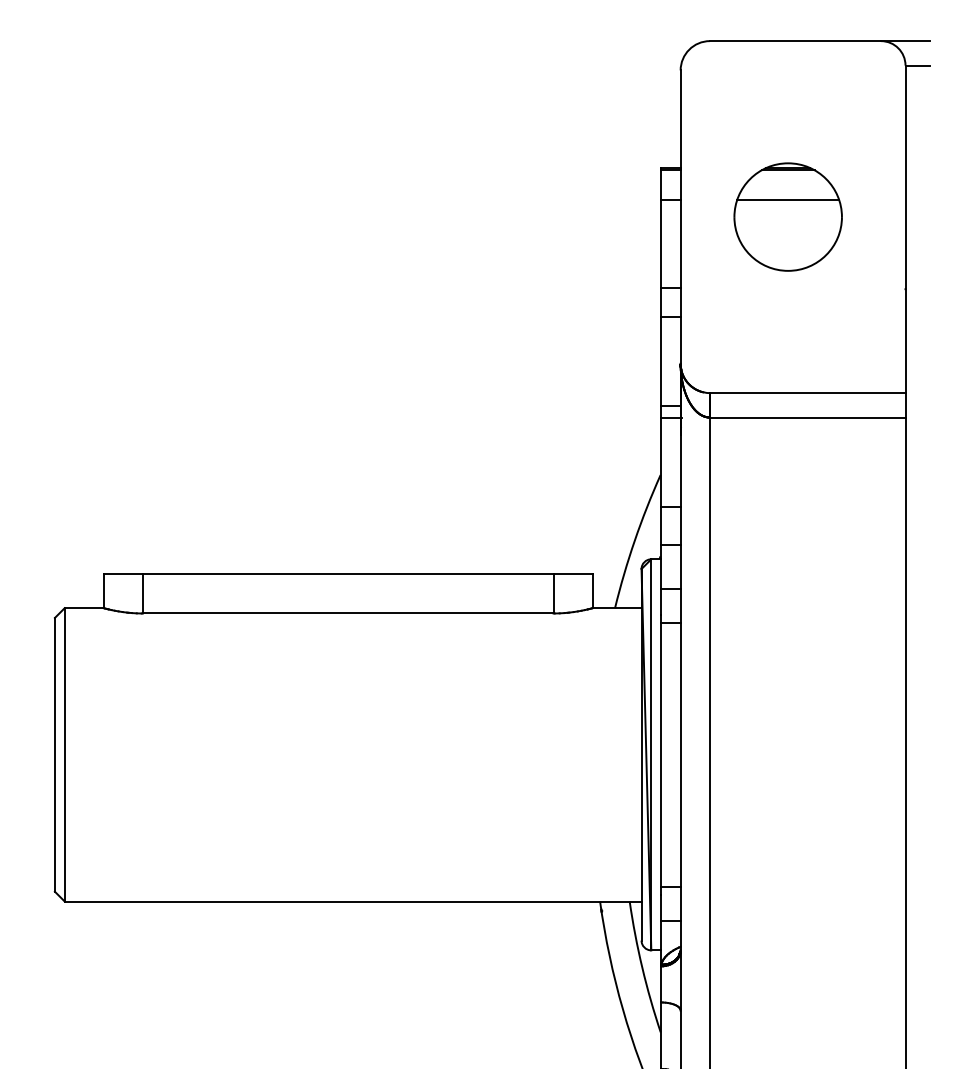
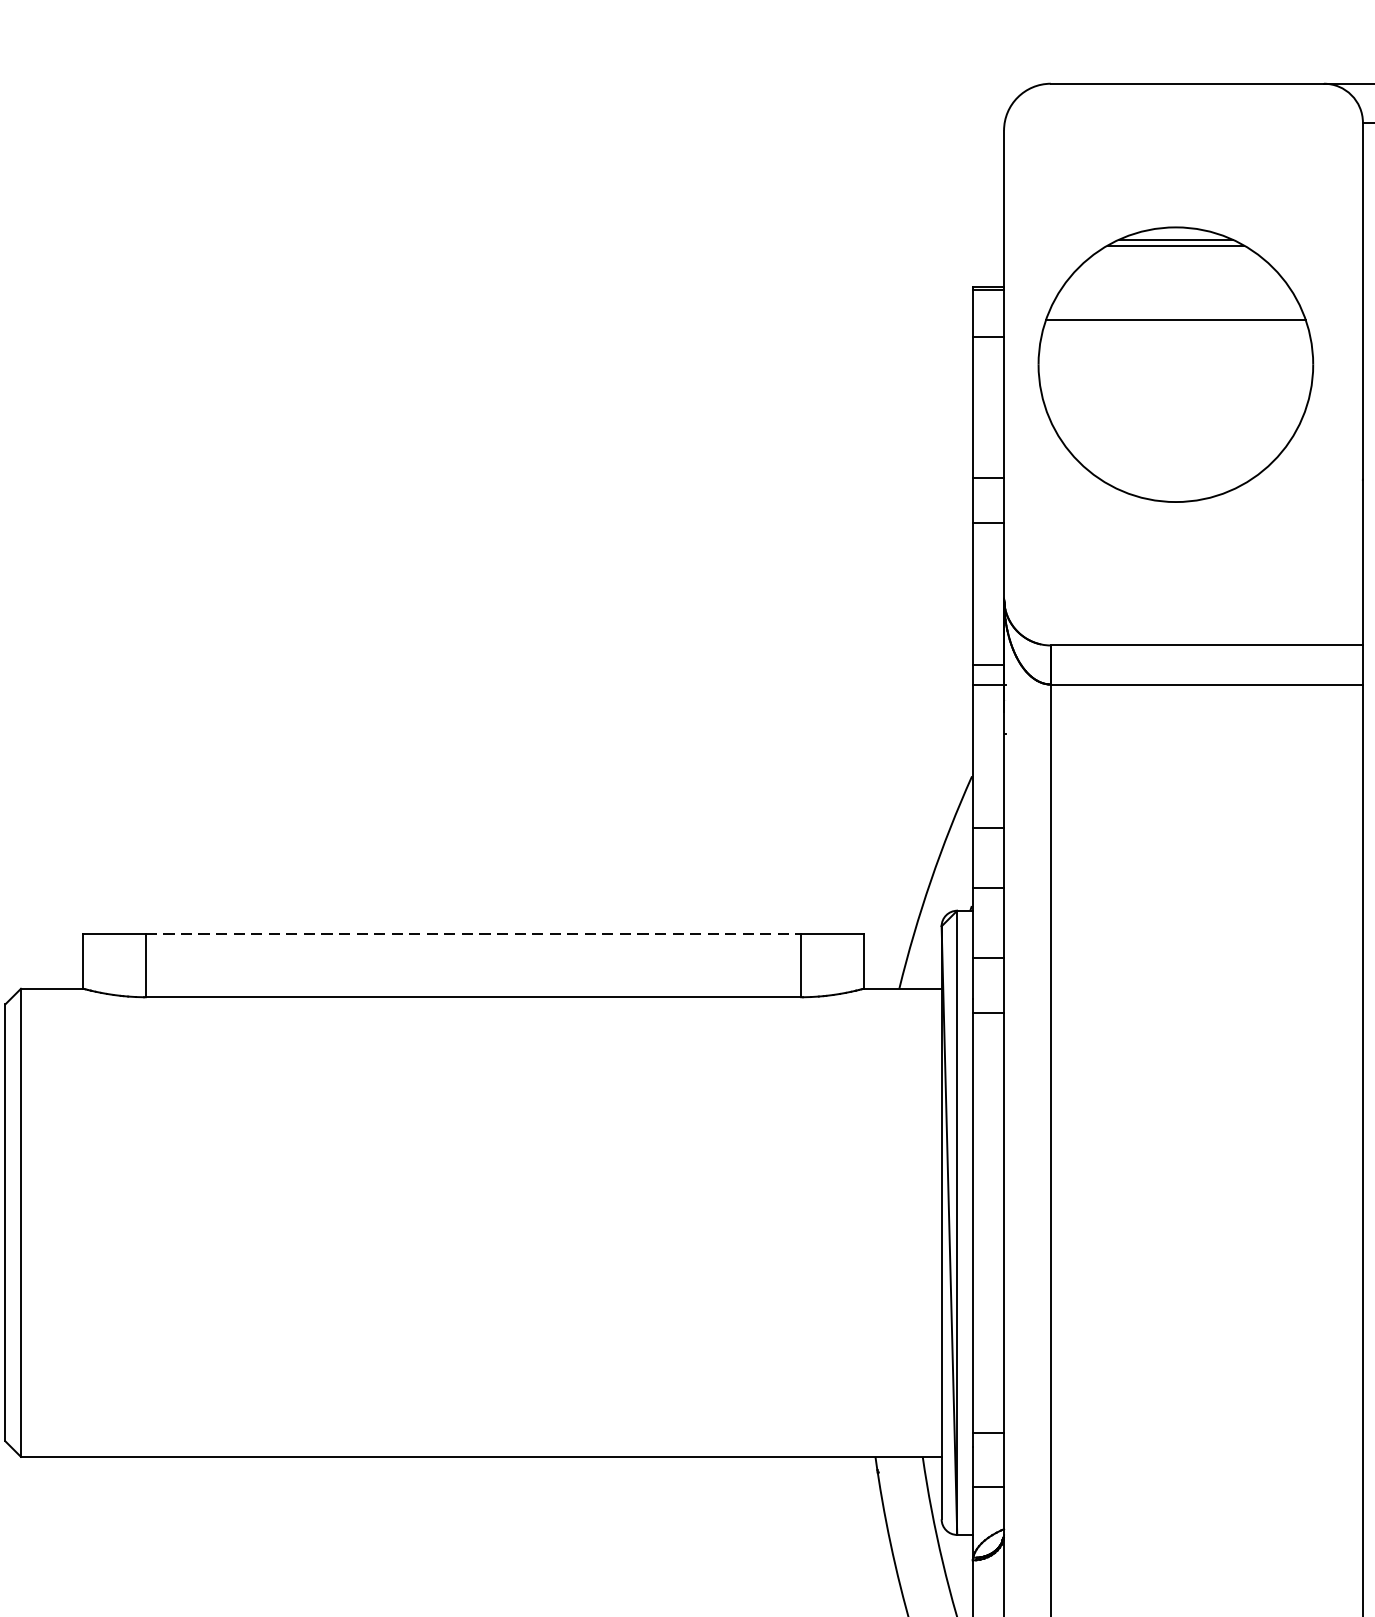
part: (787, 216) -> (1174, 363), size x1.6
line: (348, 573) -> (473, 933), solid -> dashed

